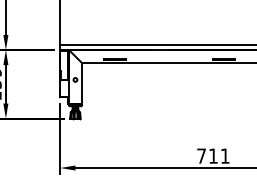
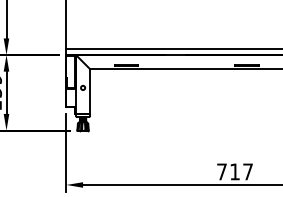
text: (225, 155) -> (248, 171), 711 -> 717

